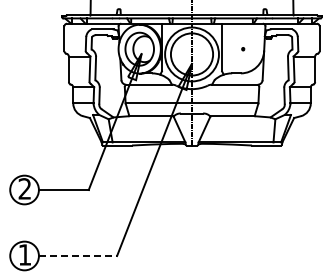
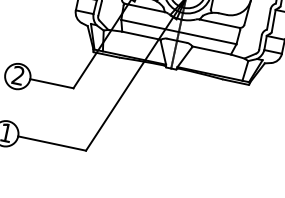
line: (78, 255) -> (52, 143), dashed -> solid

